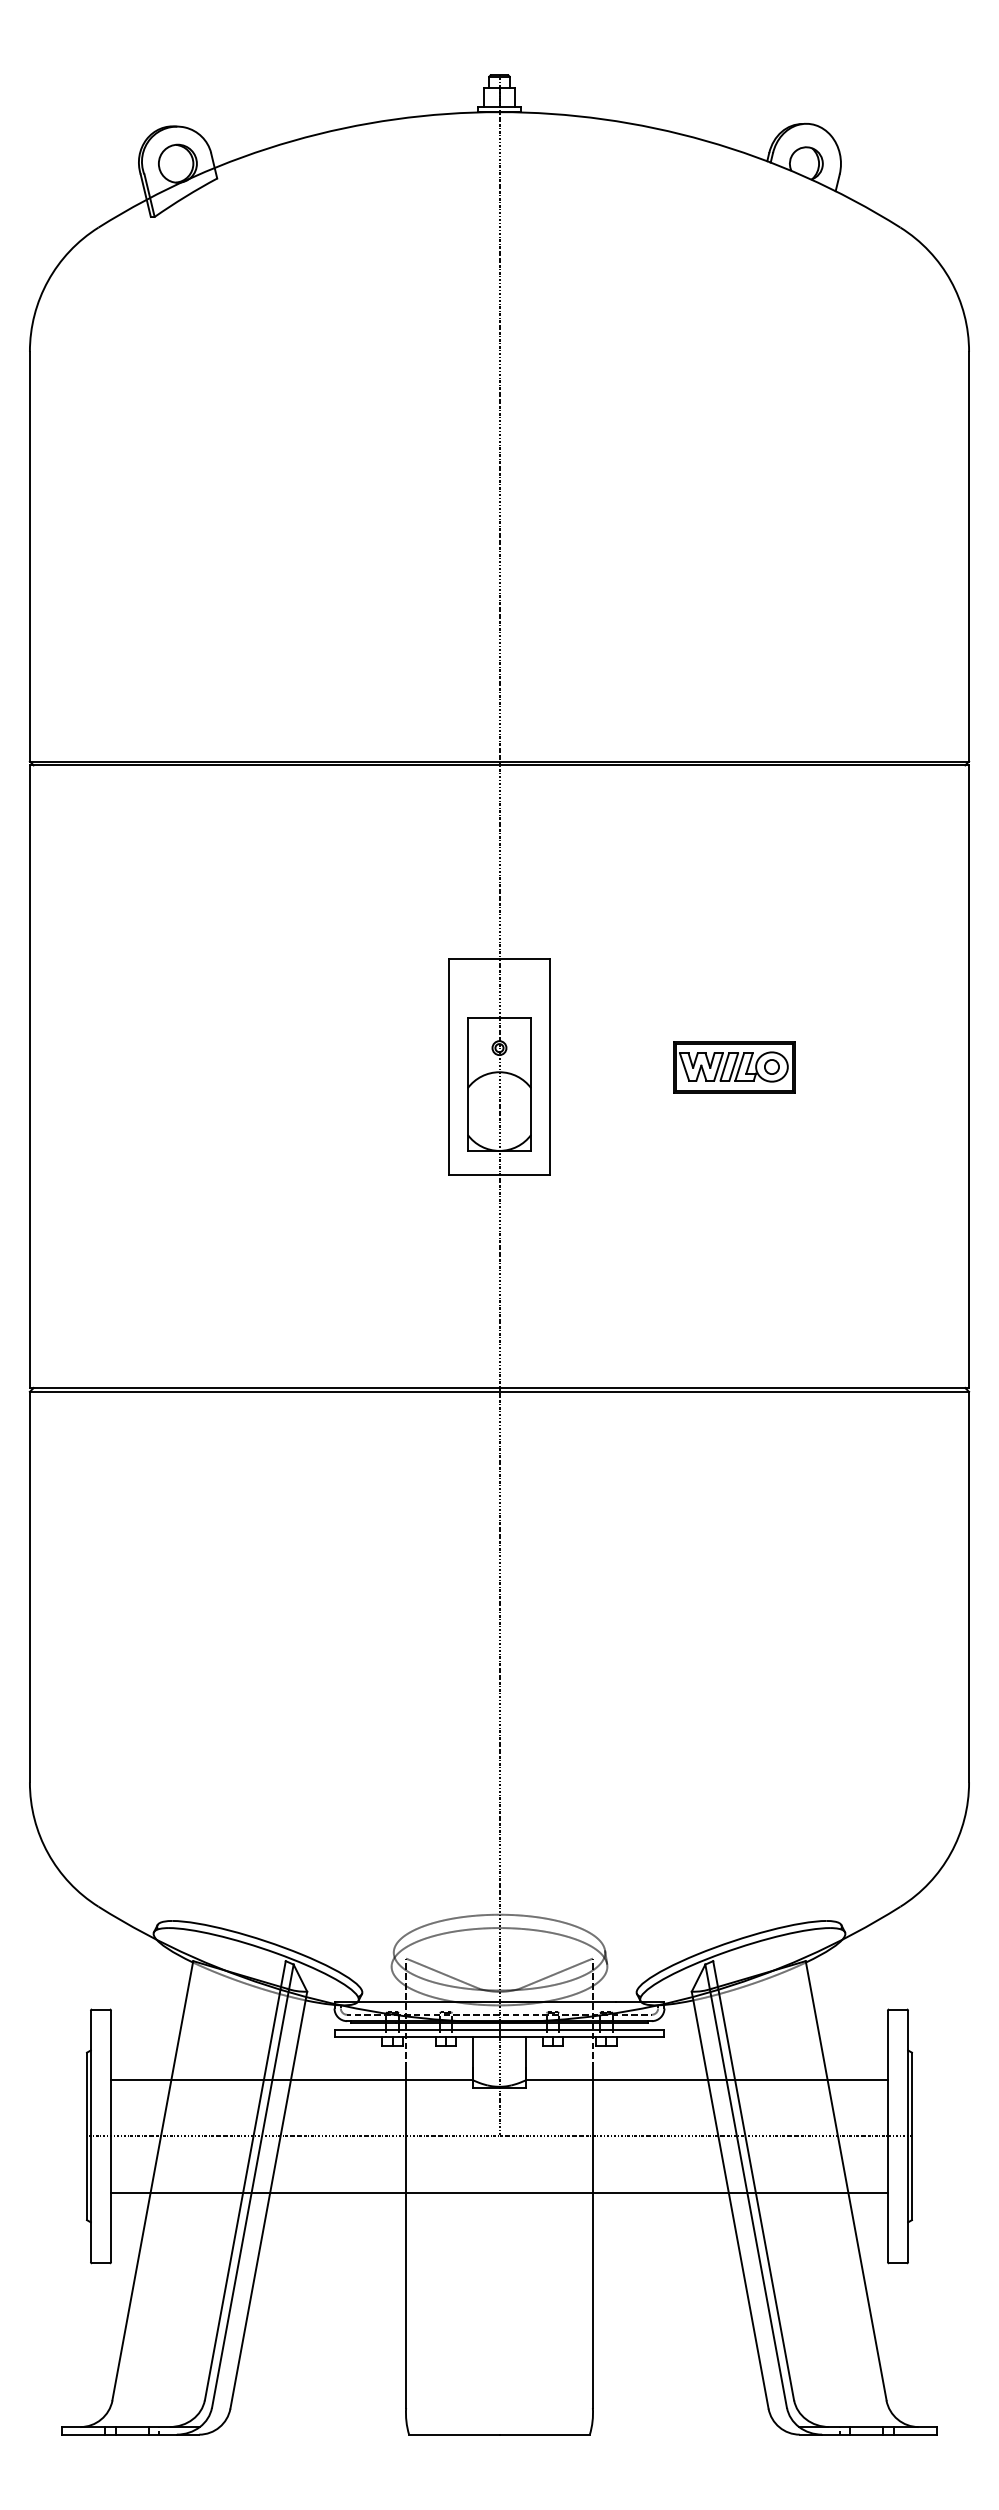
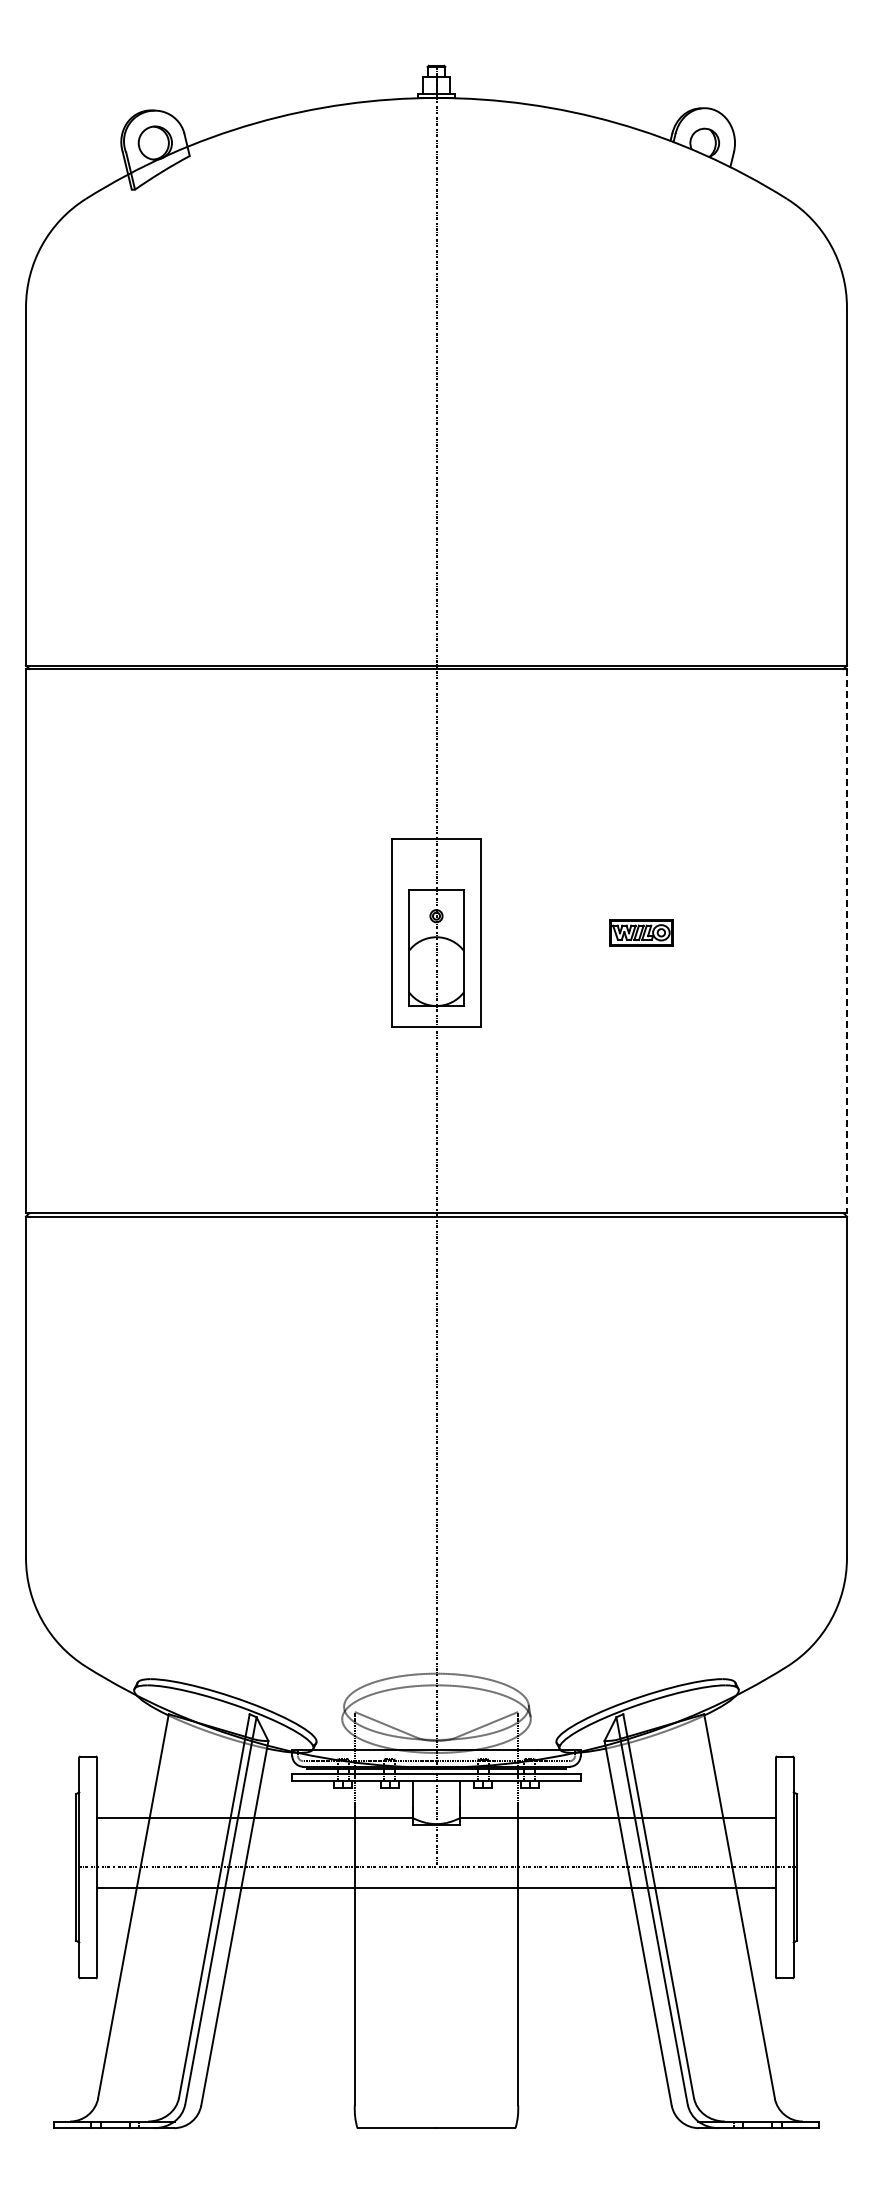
part: (734, 1066) -> (641, 932), size x0.6
line: (968, 1077) -> (846, 941), solid -> dashed
line: (499, 2192) -> (436, 1887), moved

